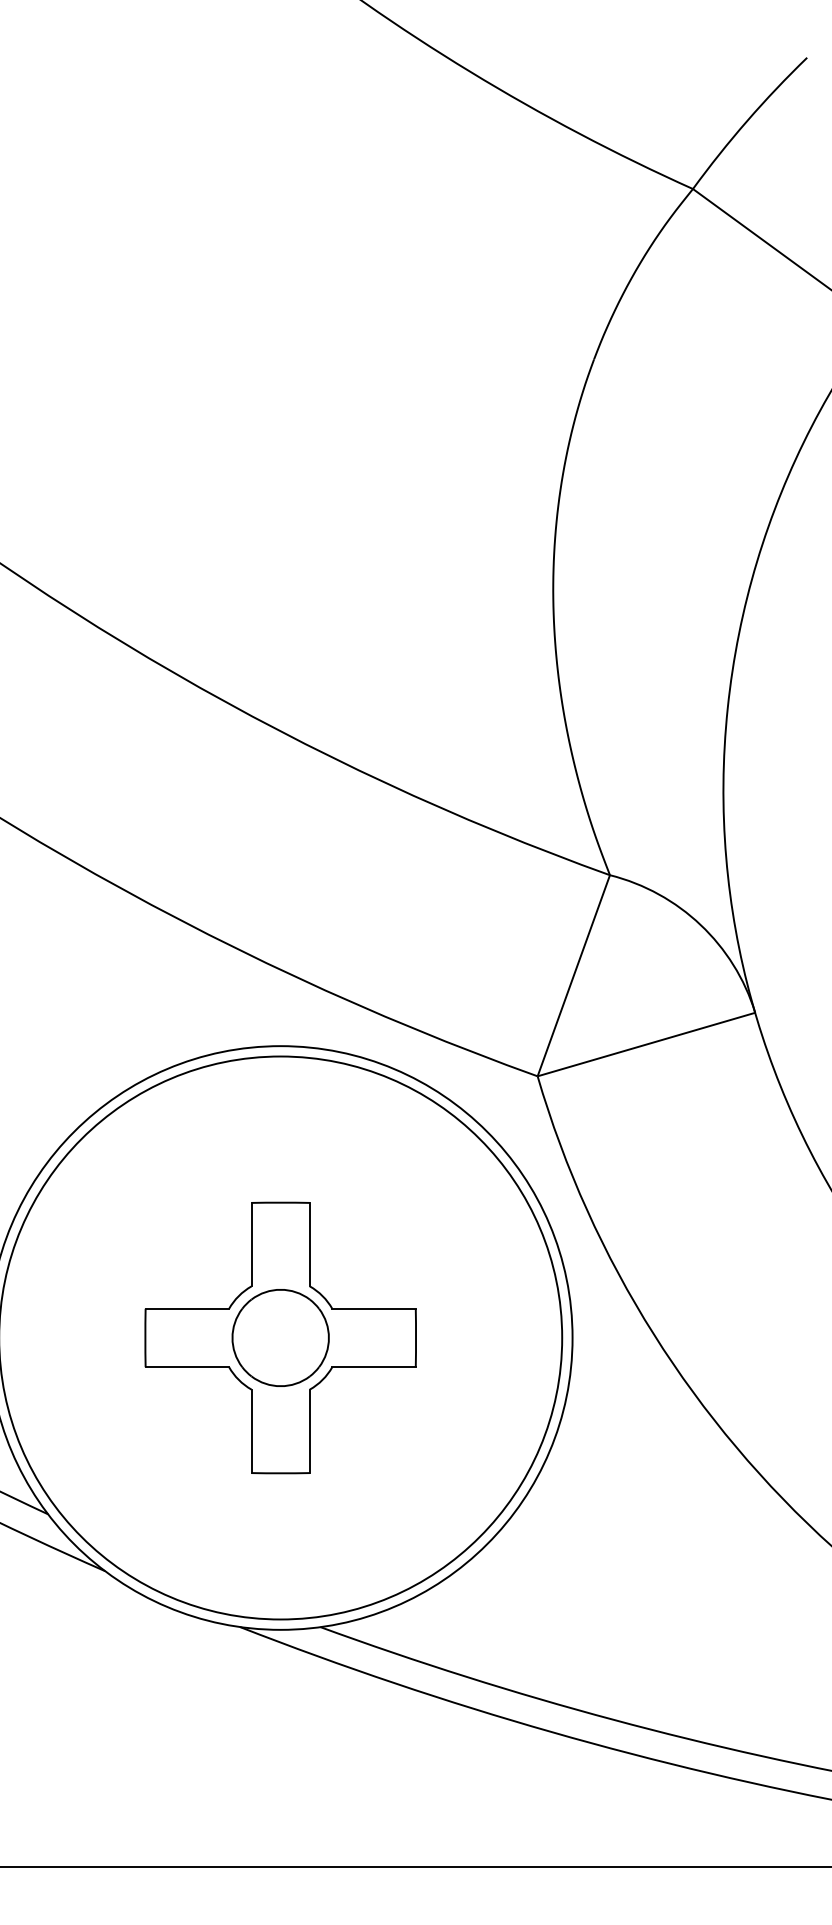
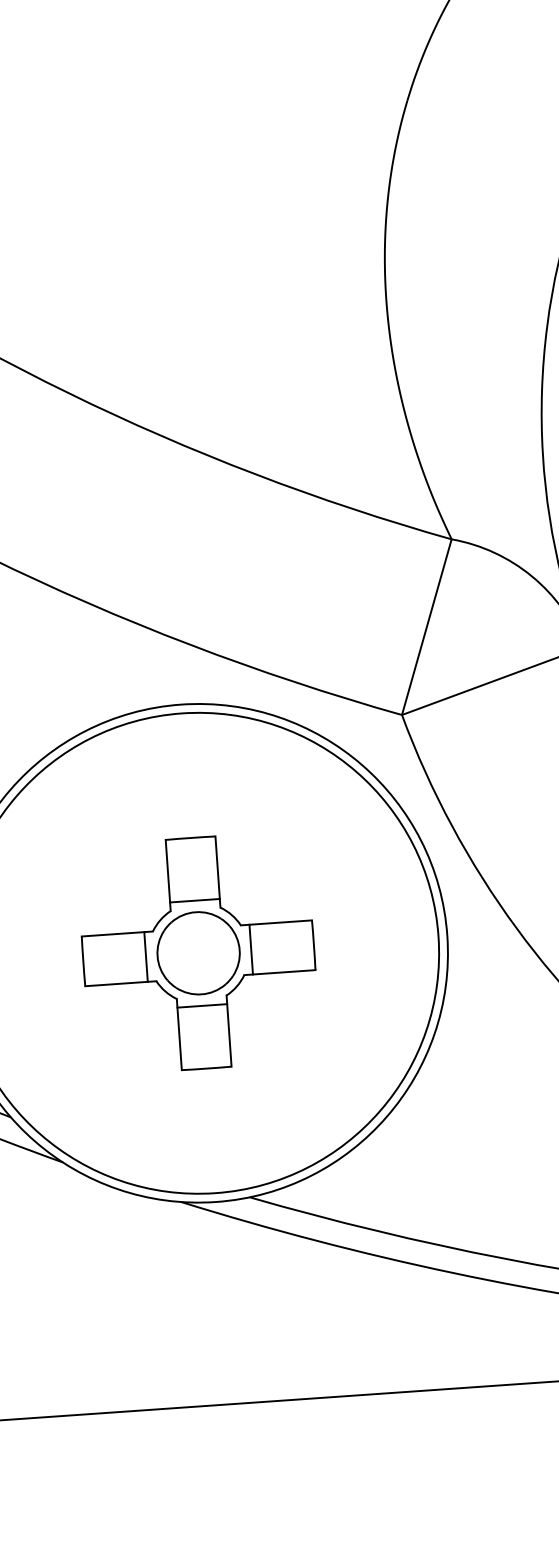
line: (280, 1276) -> (194, 900), added
line: (218, 1337) -> (145, 956), added
line: (342, 1337) -> (251, 949), added
line: (280, 1399) -> (202, 1005), added

